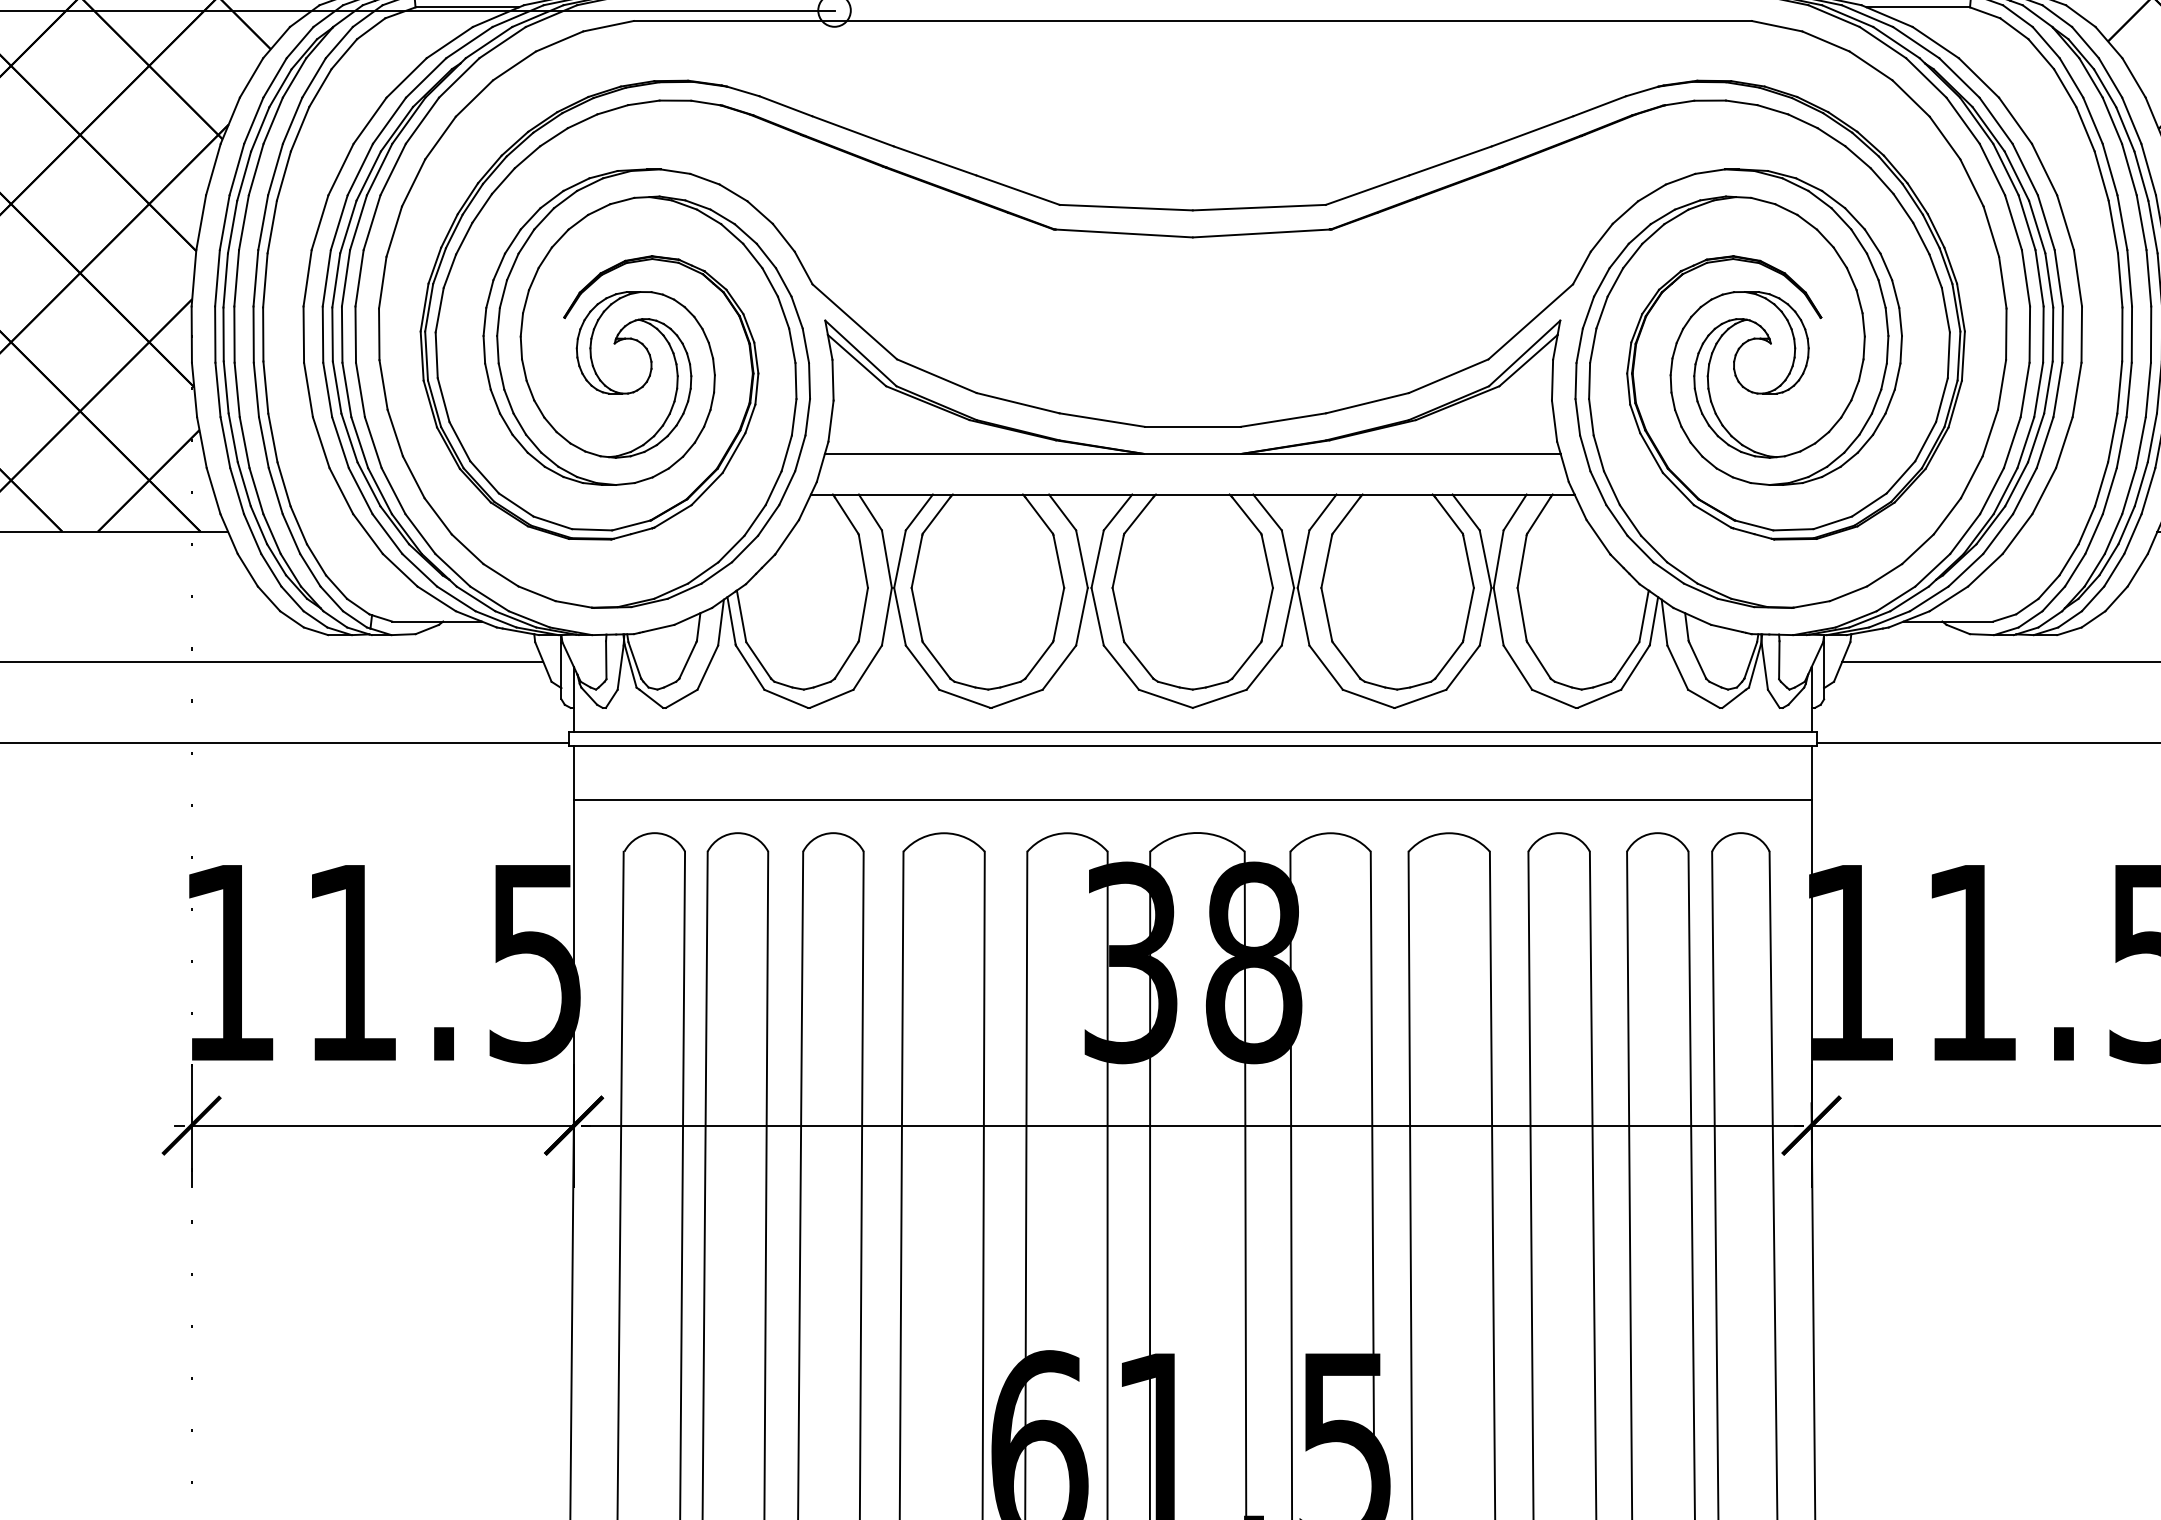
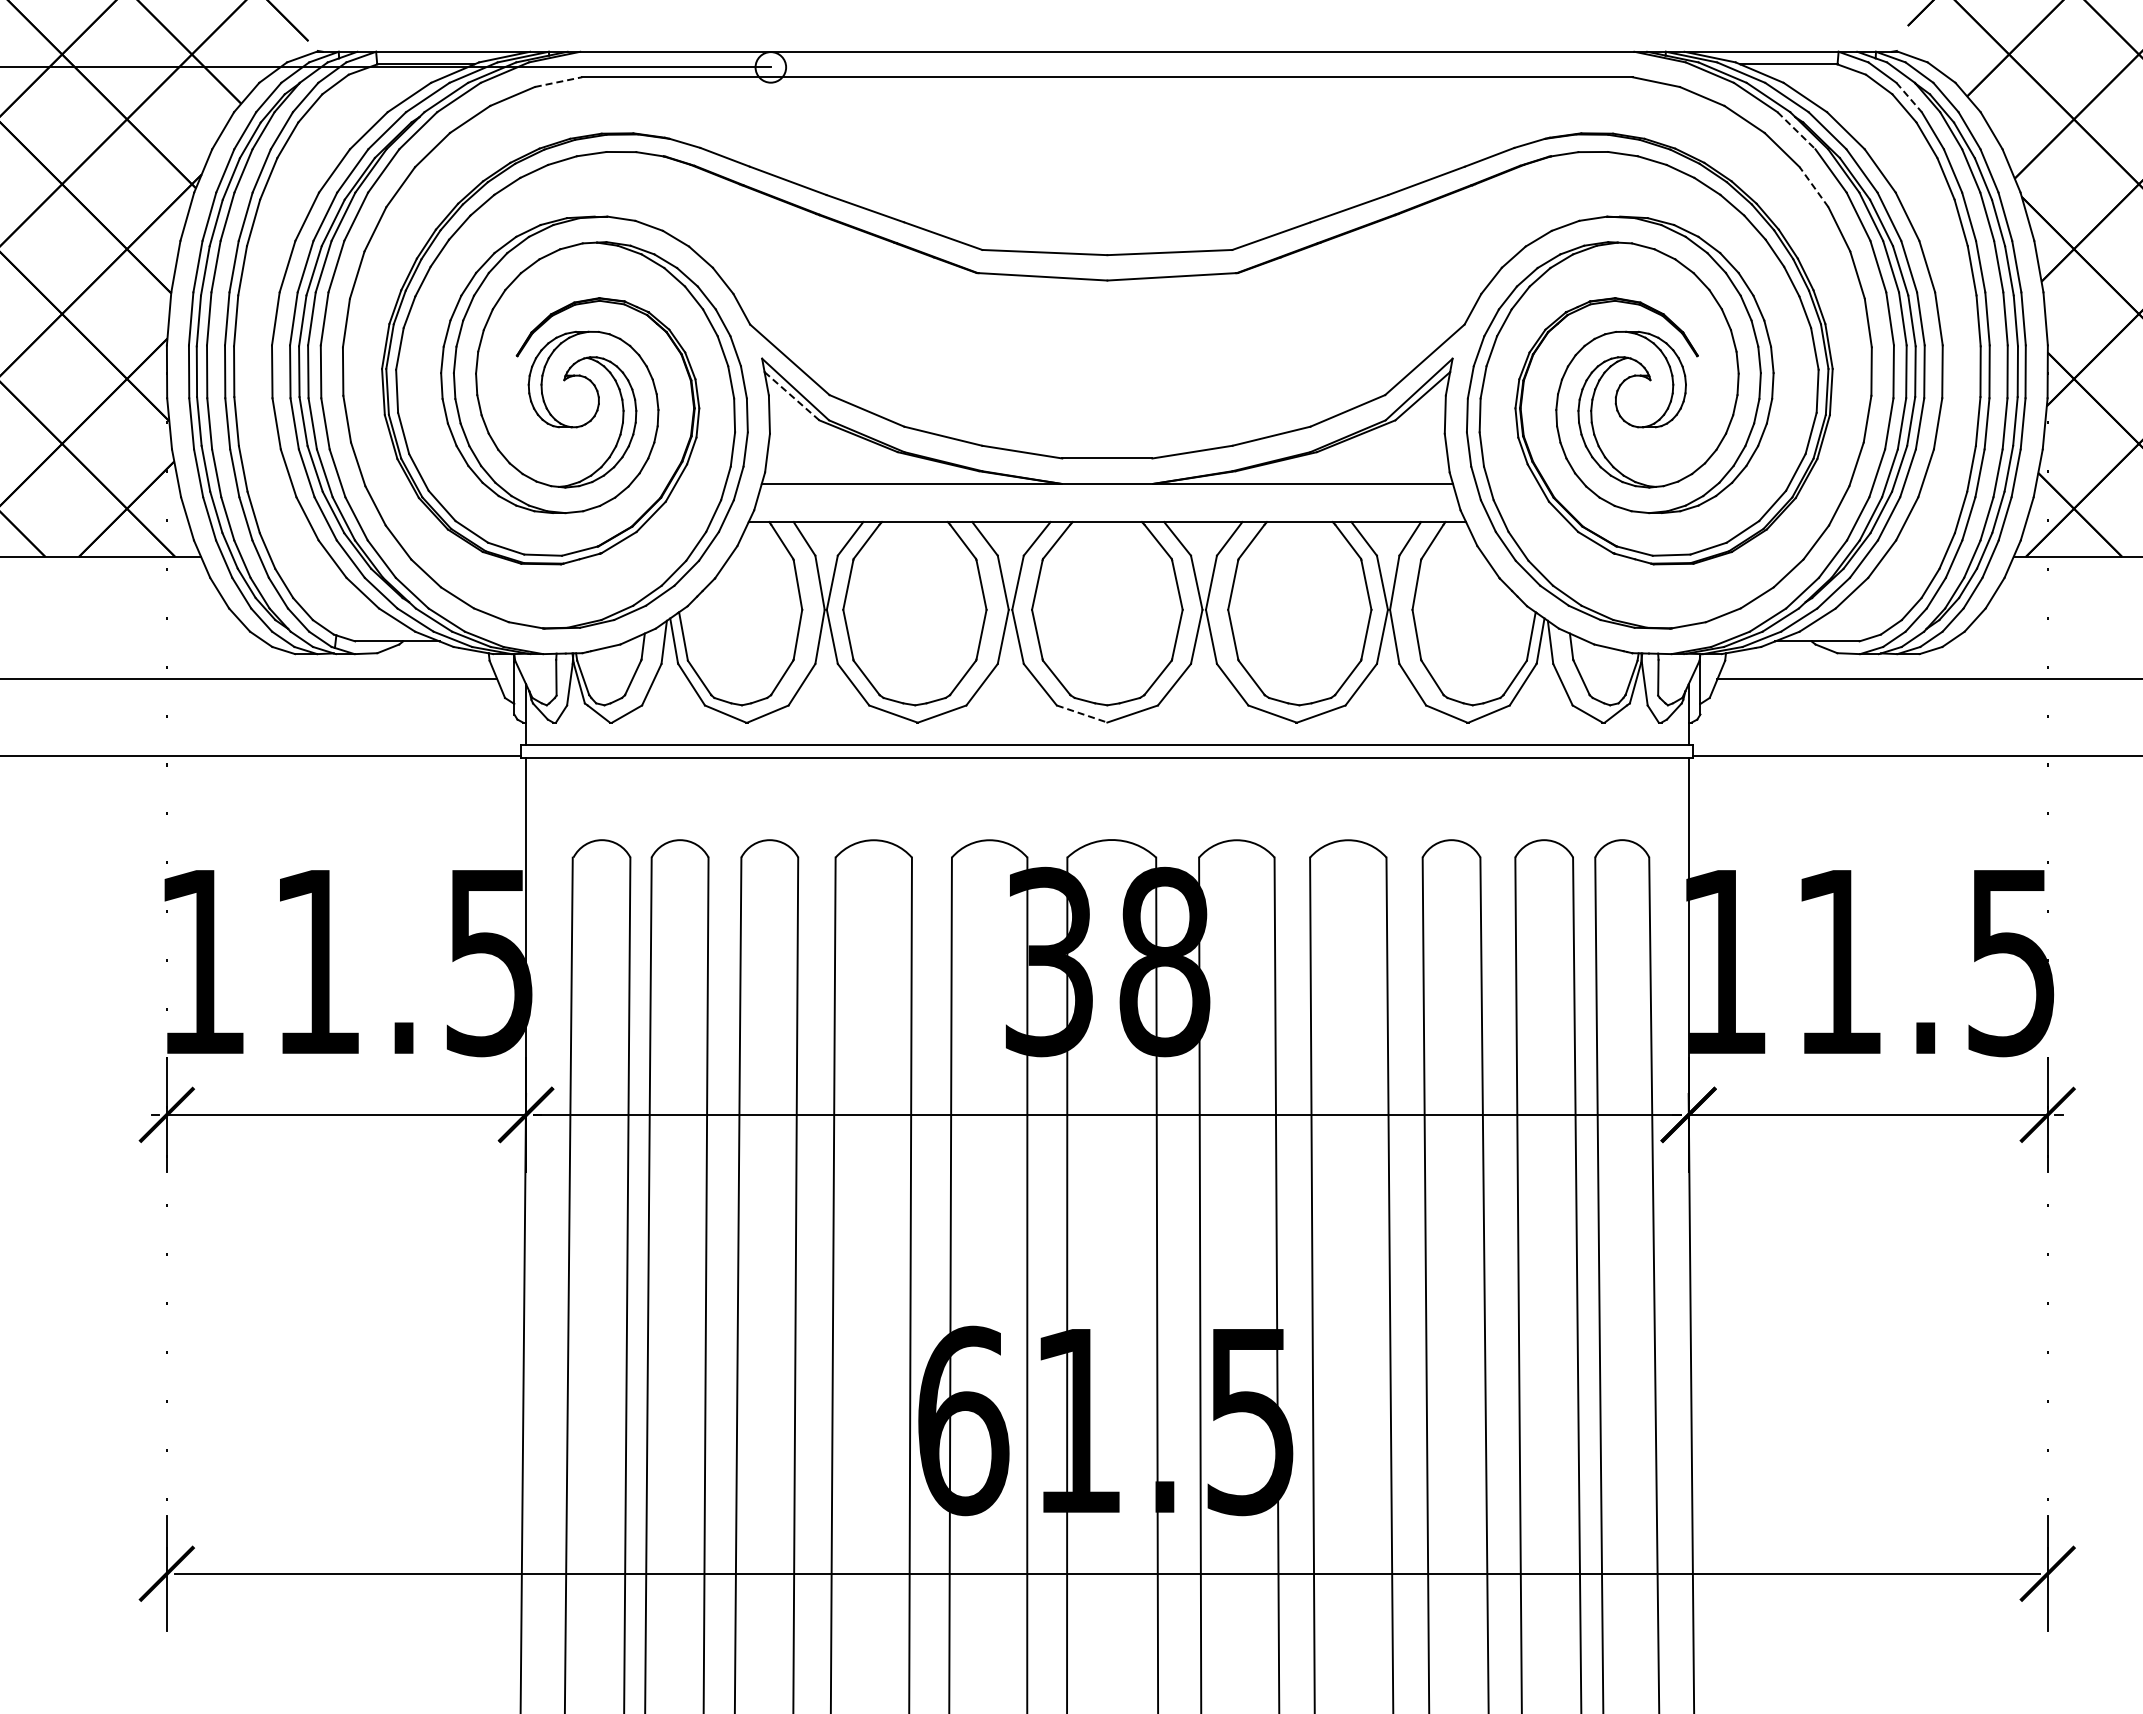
line: (609, 26) -> (559, 82), solid -> dashed
line: (2046, 42) -> (1909, 97), solid -> dashed
line: (1926, 77) -> (1796, 130), solid -> dashed
line: (1945, 138) -> (1814, 187), solid -> dashed
line: (856, 359) -> (791, 395), solid -> dashed
line: (1166, 699) -> (1082, 714), solid -> dashed
line: (1192, 799) -> (1107, 808), removed

